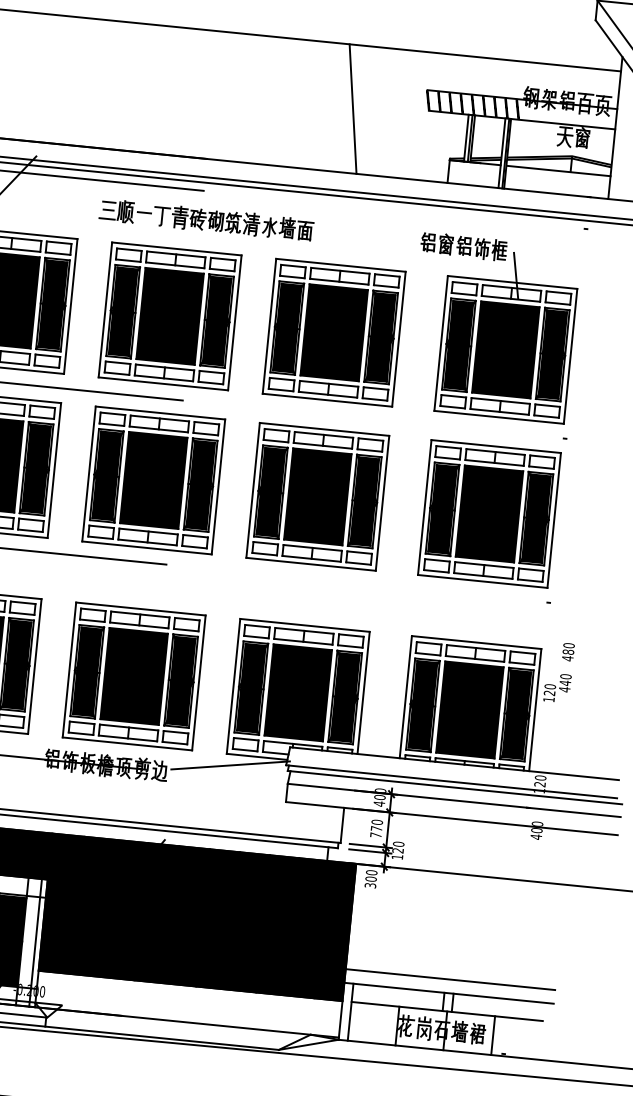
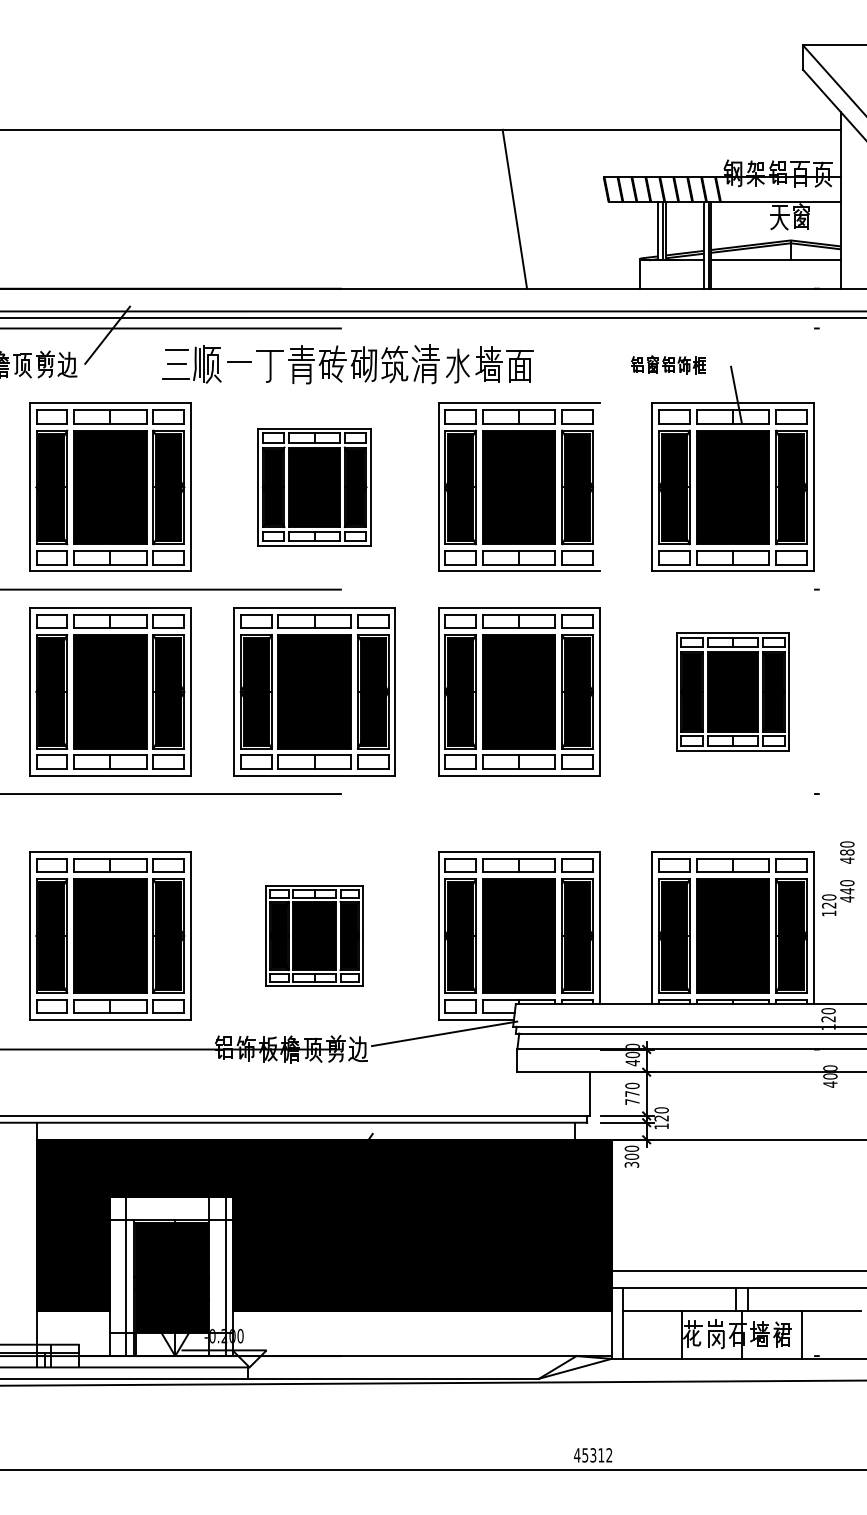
part: (206, 219) -> (347, 363), size x1.4
part: (463, 246) -> (668, 364), size x0.7
part: (170, 315) -> (314, 486), size x0.7
line: (398, 339) -> (599, 487), removed
part: (489, 513) -> (732, 691), size x0.7
part: (134, 676) -> (314, 935), size x0.6

